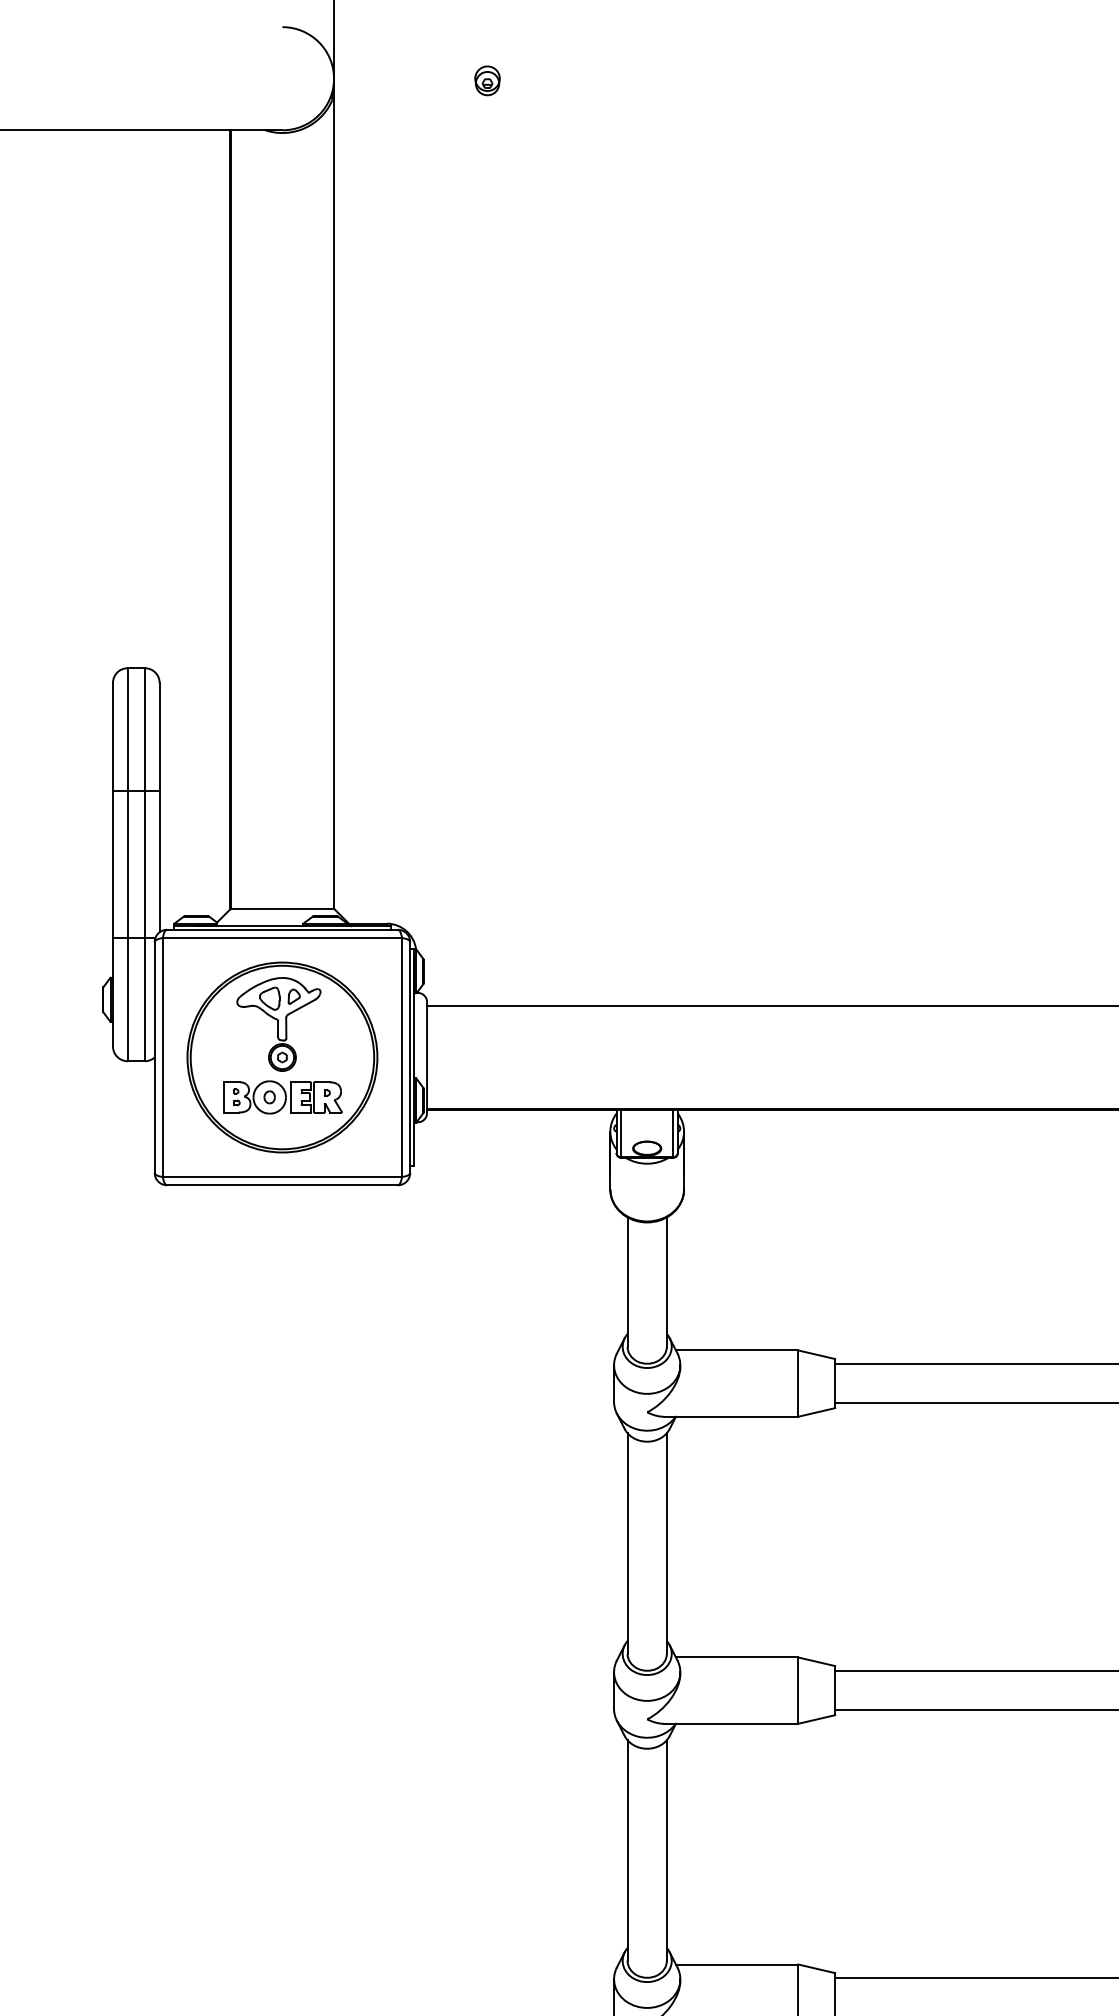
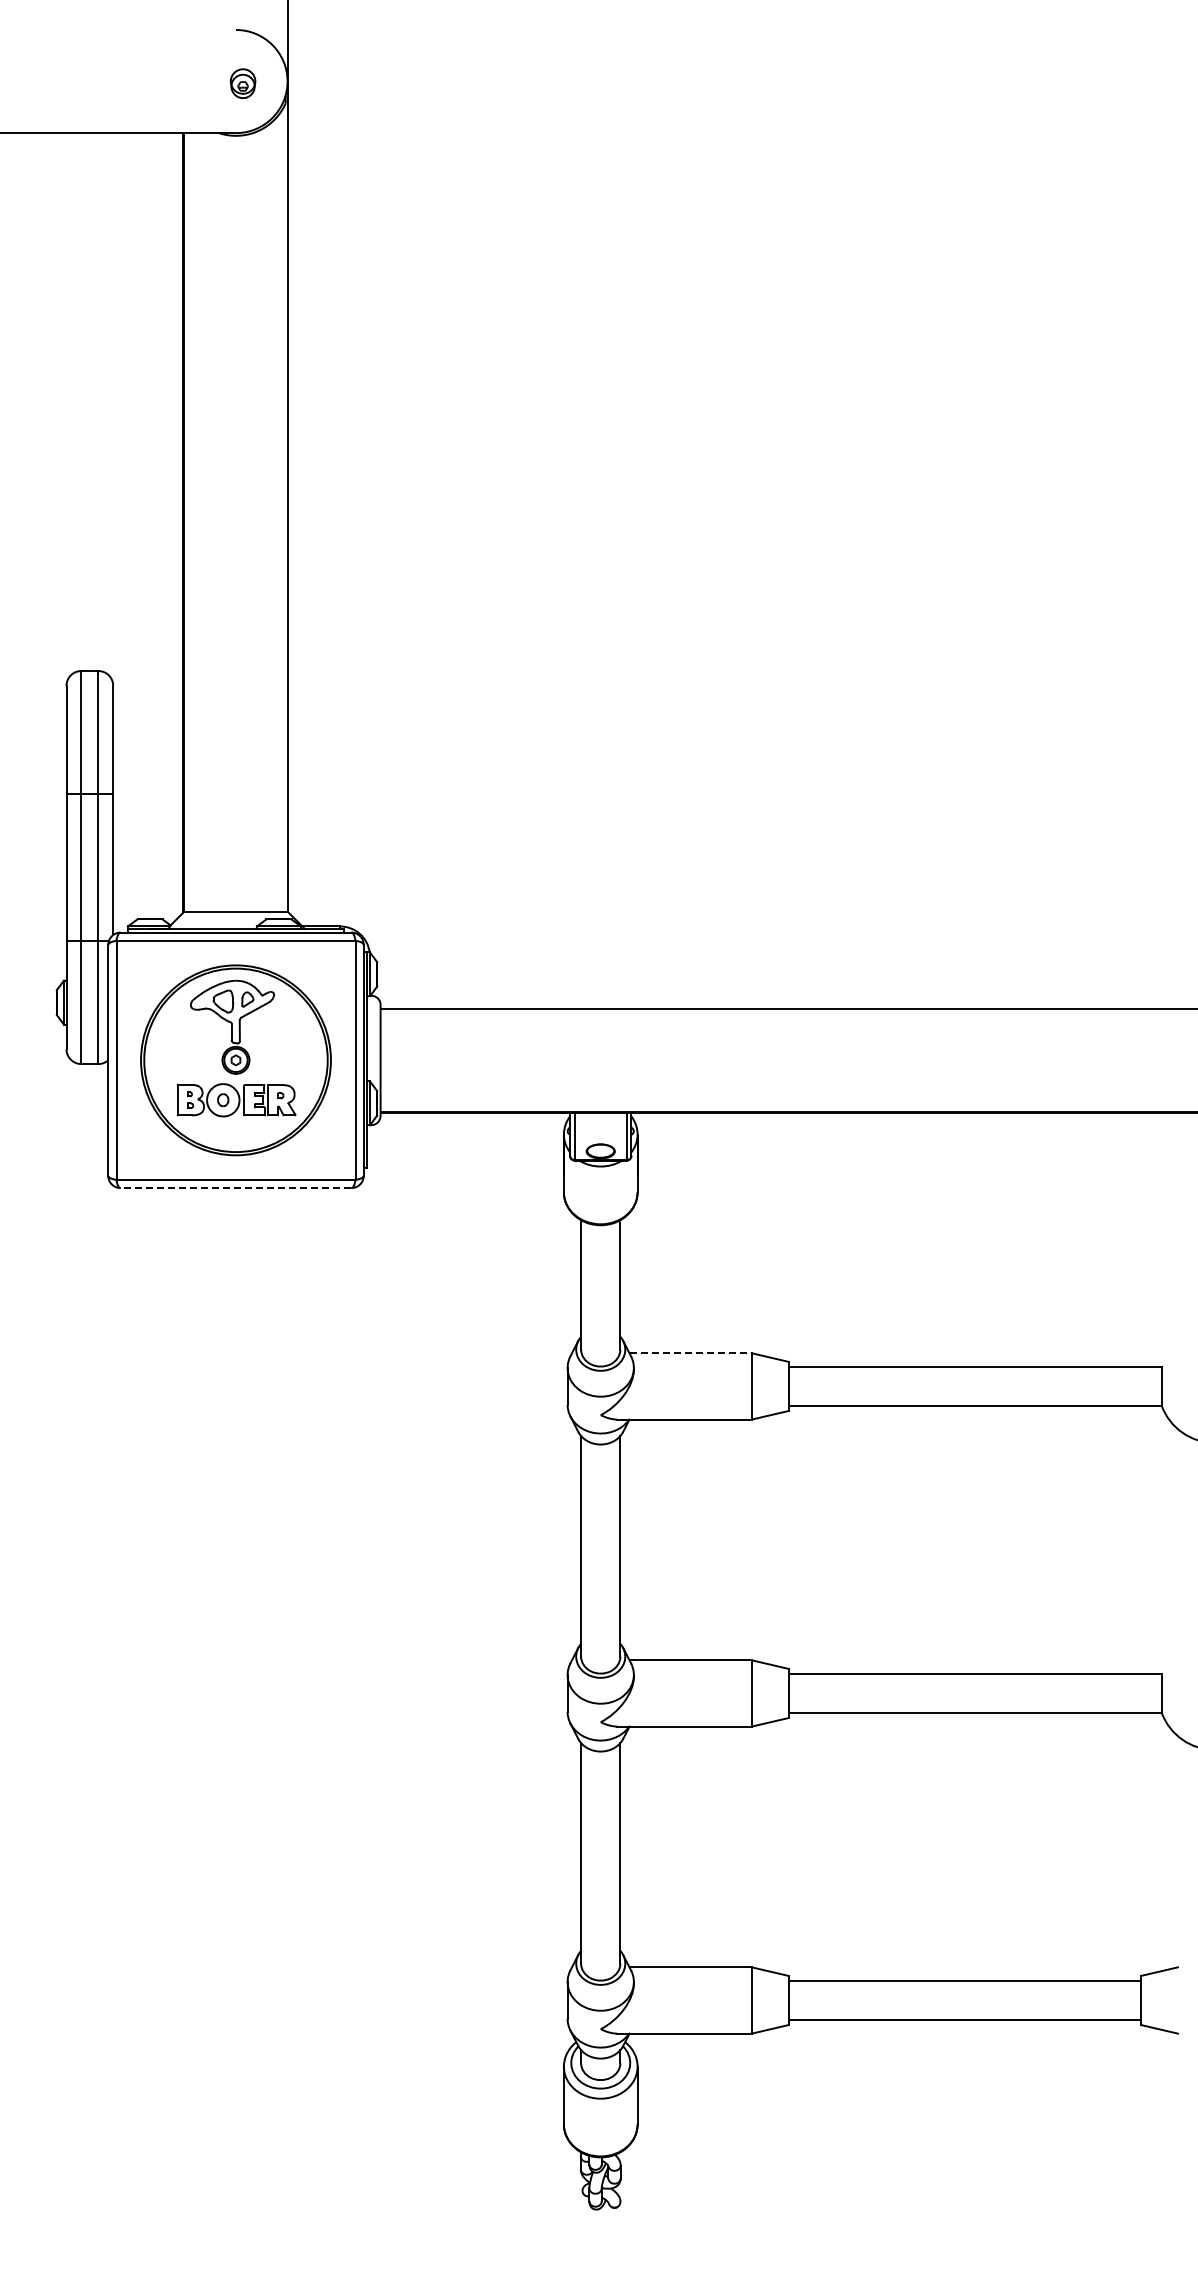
part: (486, 80) -> (242, 83), moved
line: (281, 1185) -> (235, 1188), solid -> dashed
line: (737, 1350) -> (691, 1353), solid -> dashed

